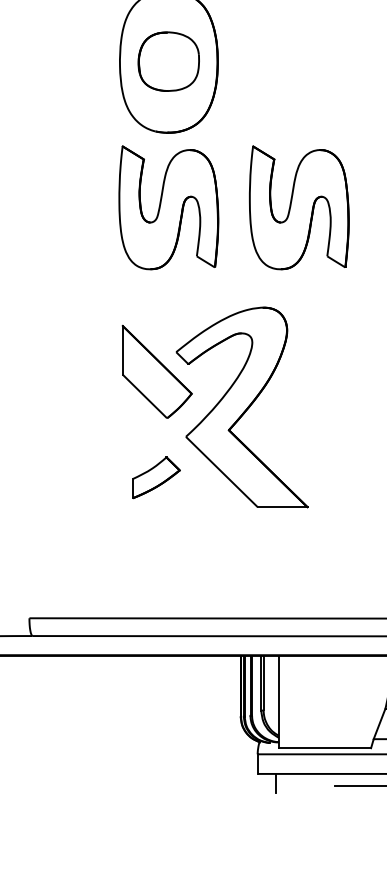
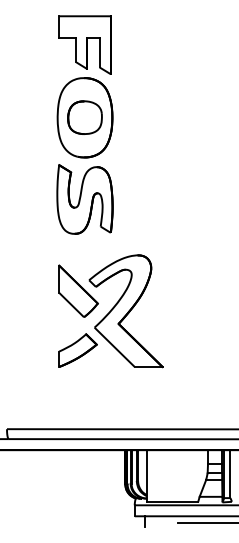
part: (298, 207) -> (157, 199), removed
part: (155, 477) -> (77, 350), size x1.43

